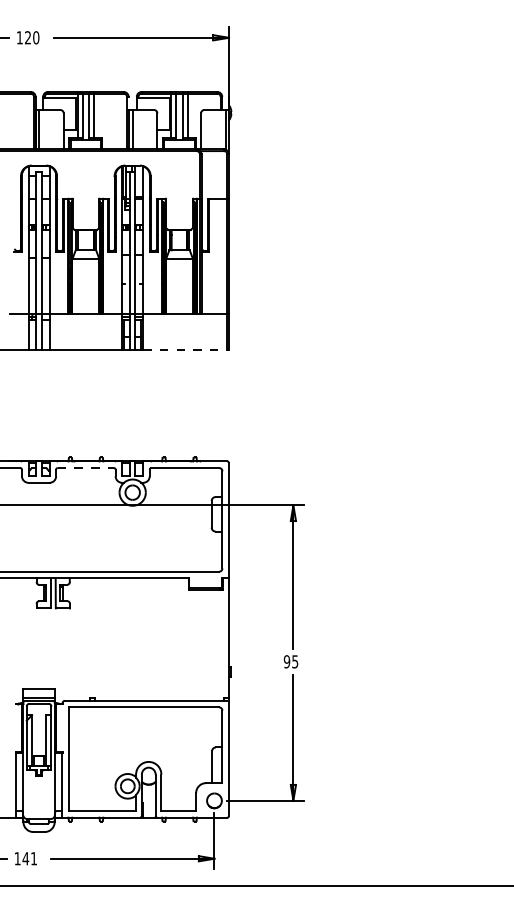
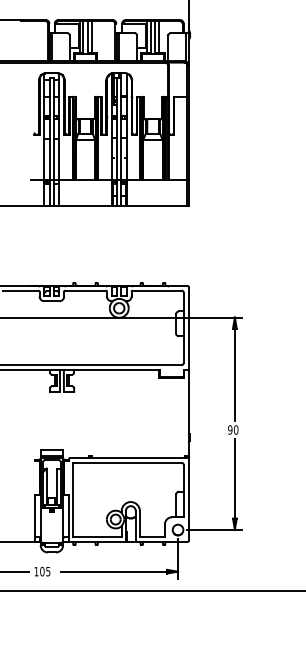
line: (186, 349) -> (157, 205), dashed -> solid
line: (86, 468) -> (86, 290), dashed -> solid
text: (295, 661) -> (236, 429), 95 -> 90
text: (29, 858) -> (45, 571), 141 -> 105

